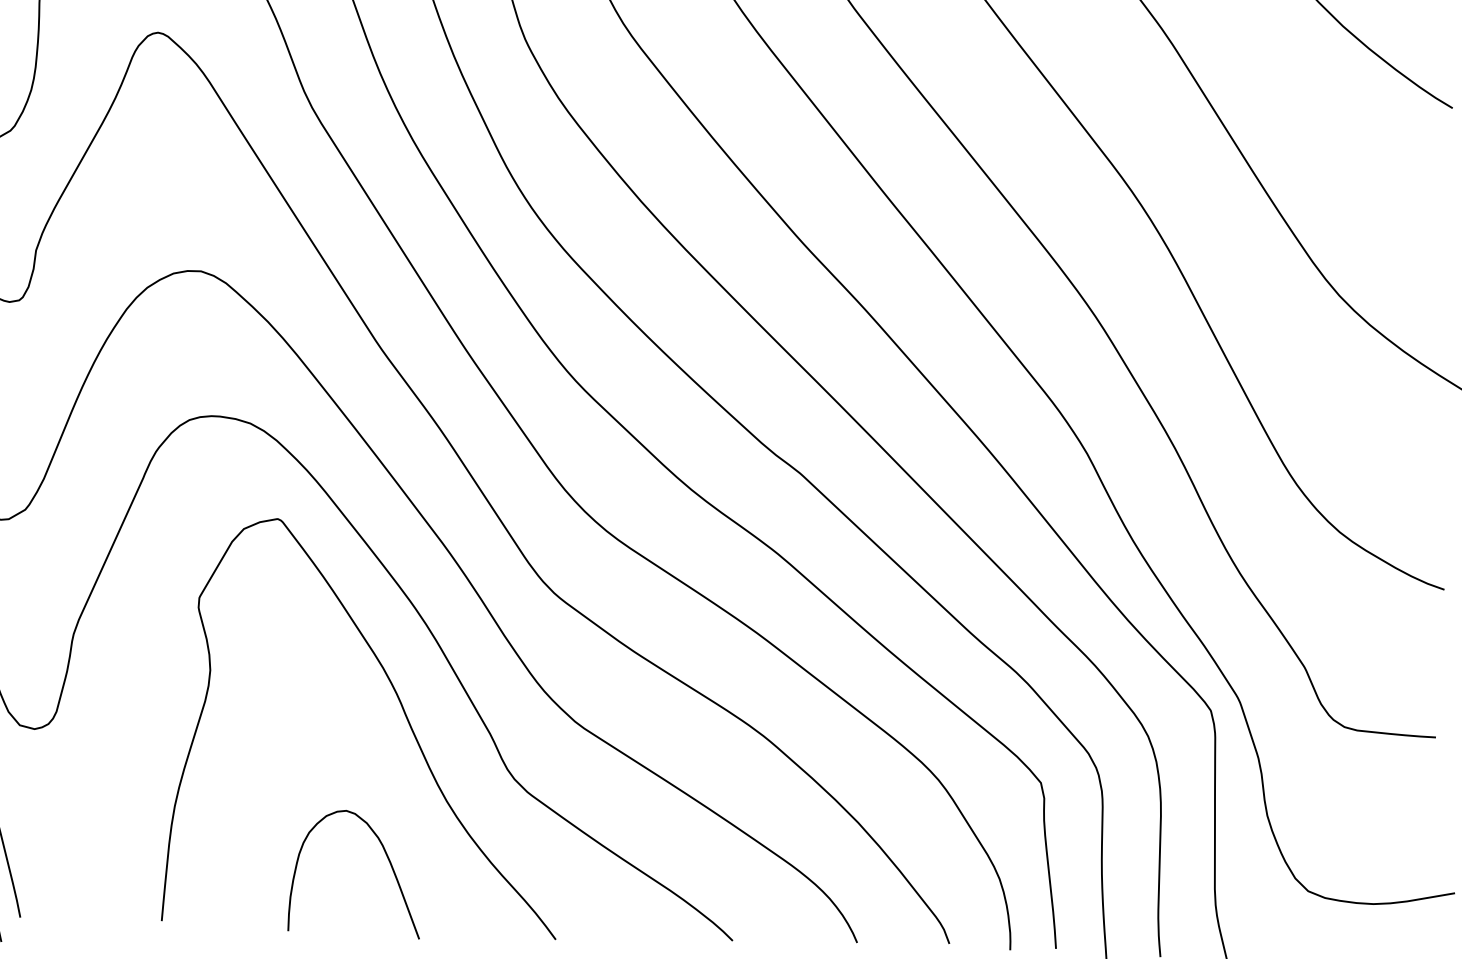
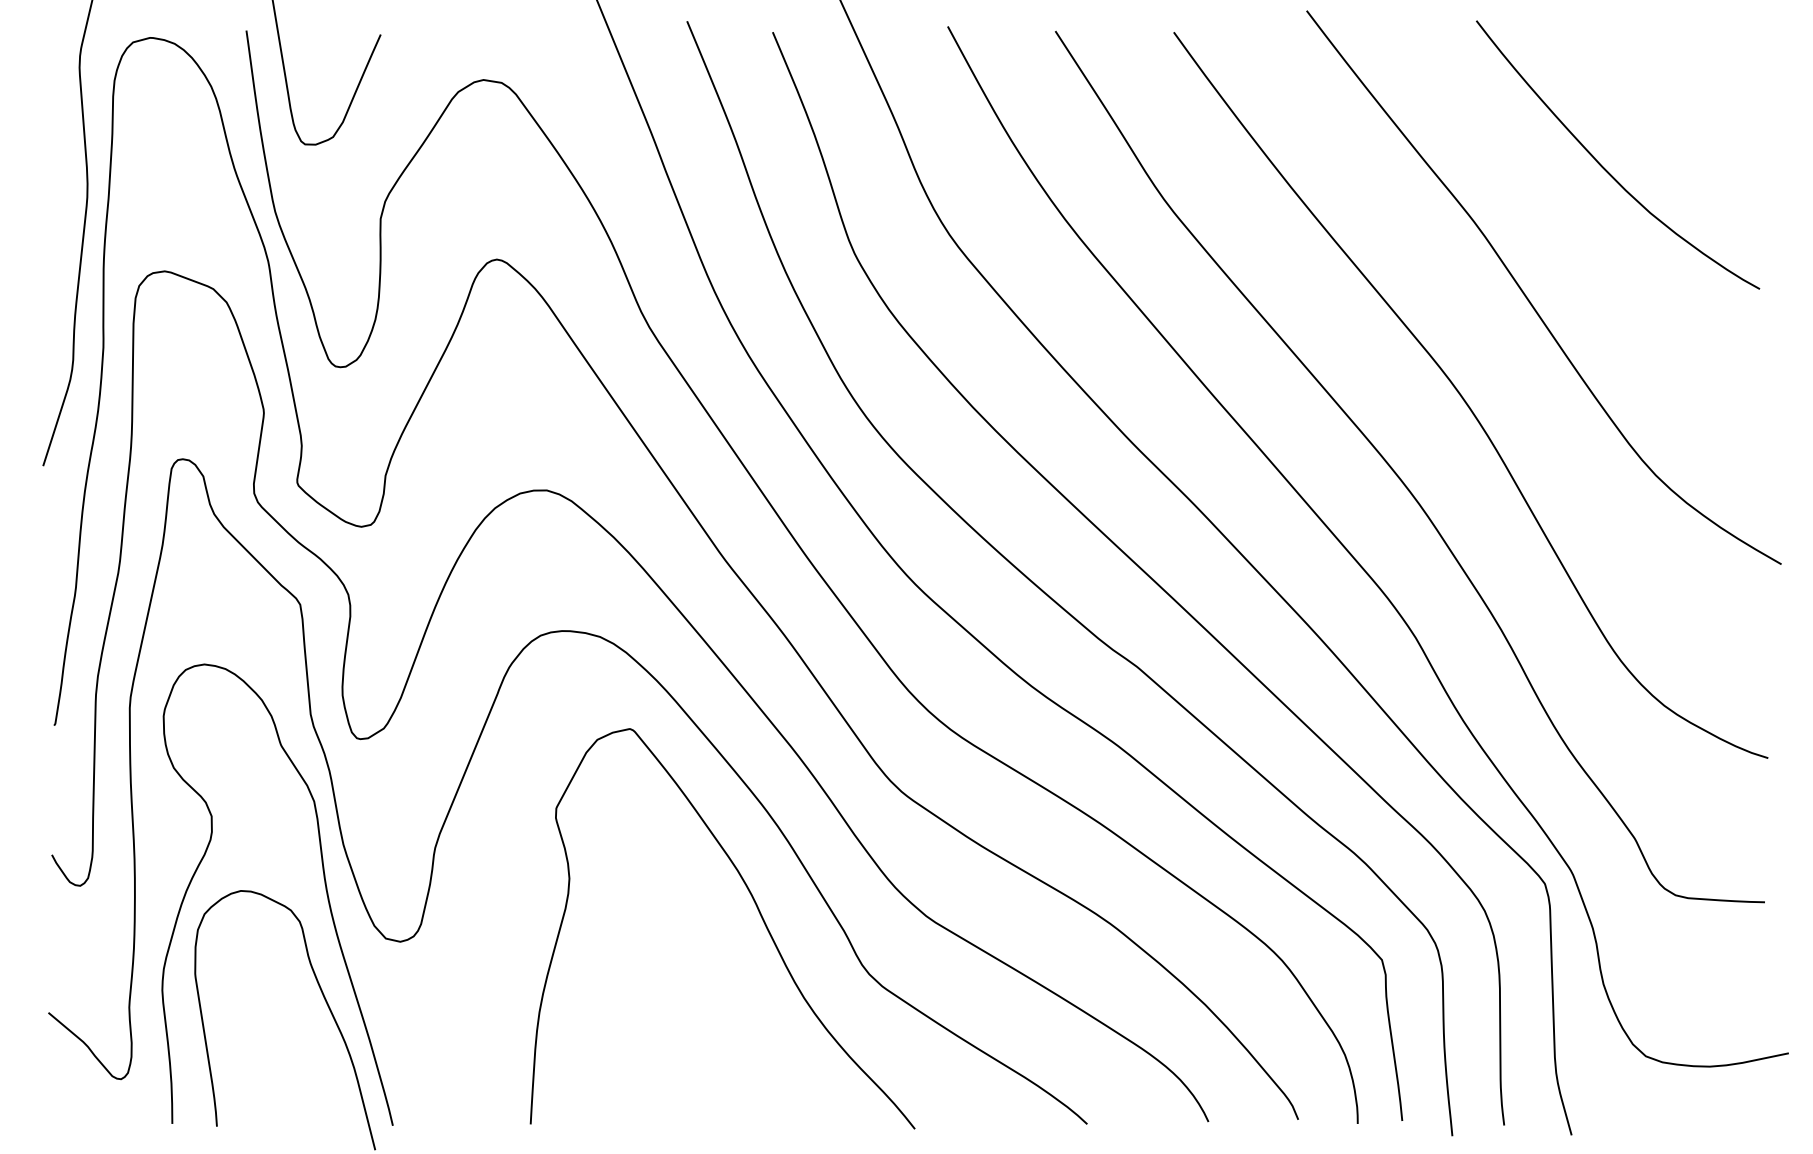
curve: (387, 859) -> (748, 1056), removed

